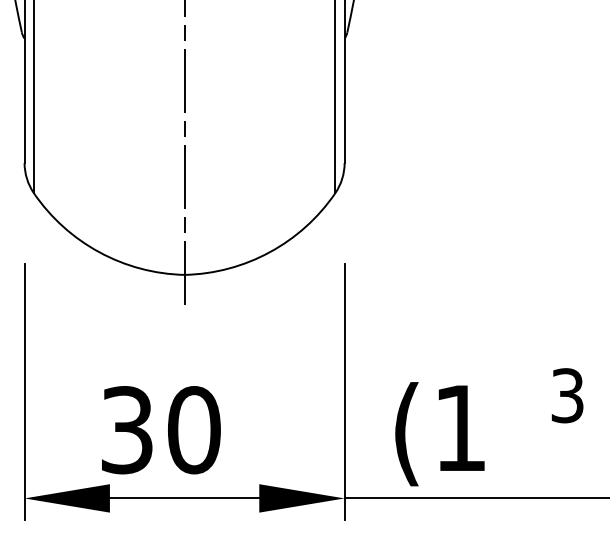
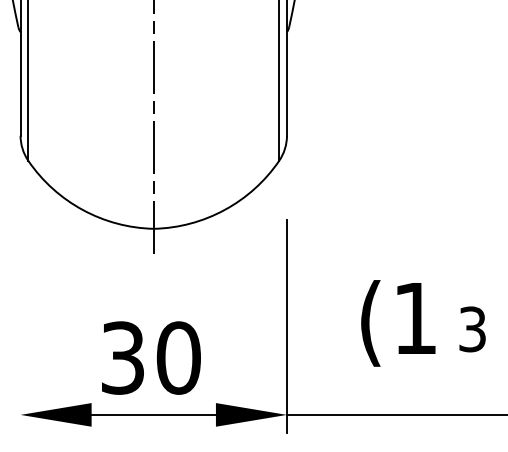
line: (24, 391) -> (20, 325), removed
text: (161, 429) -> (151, 357), moved
text: (440, 434) -> (398, 323), moved

